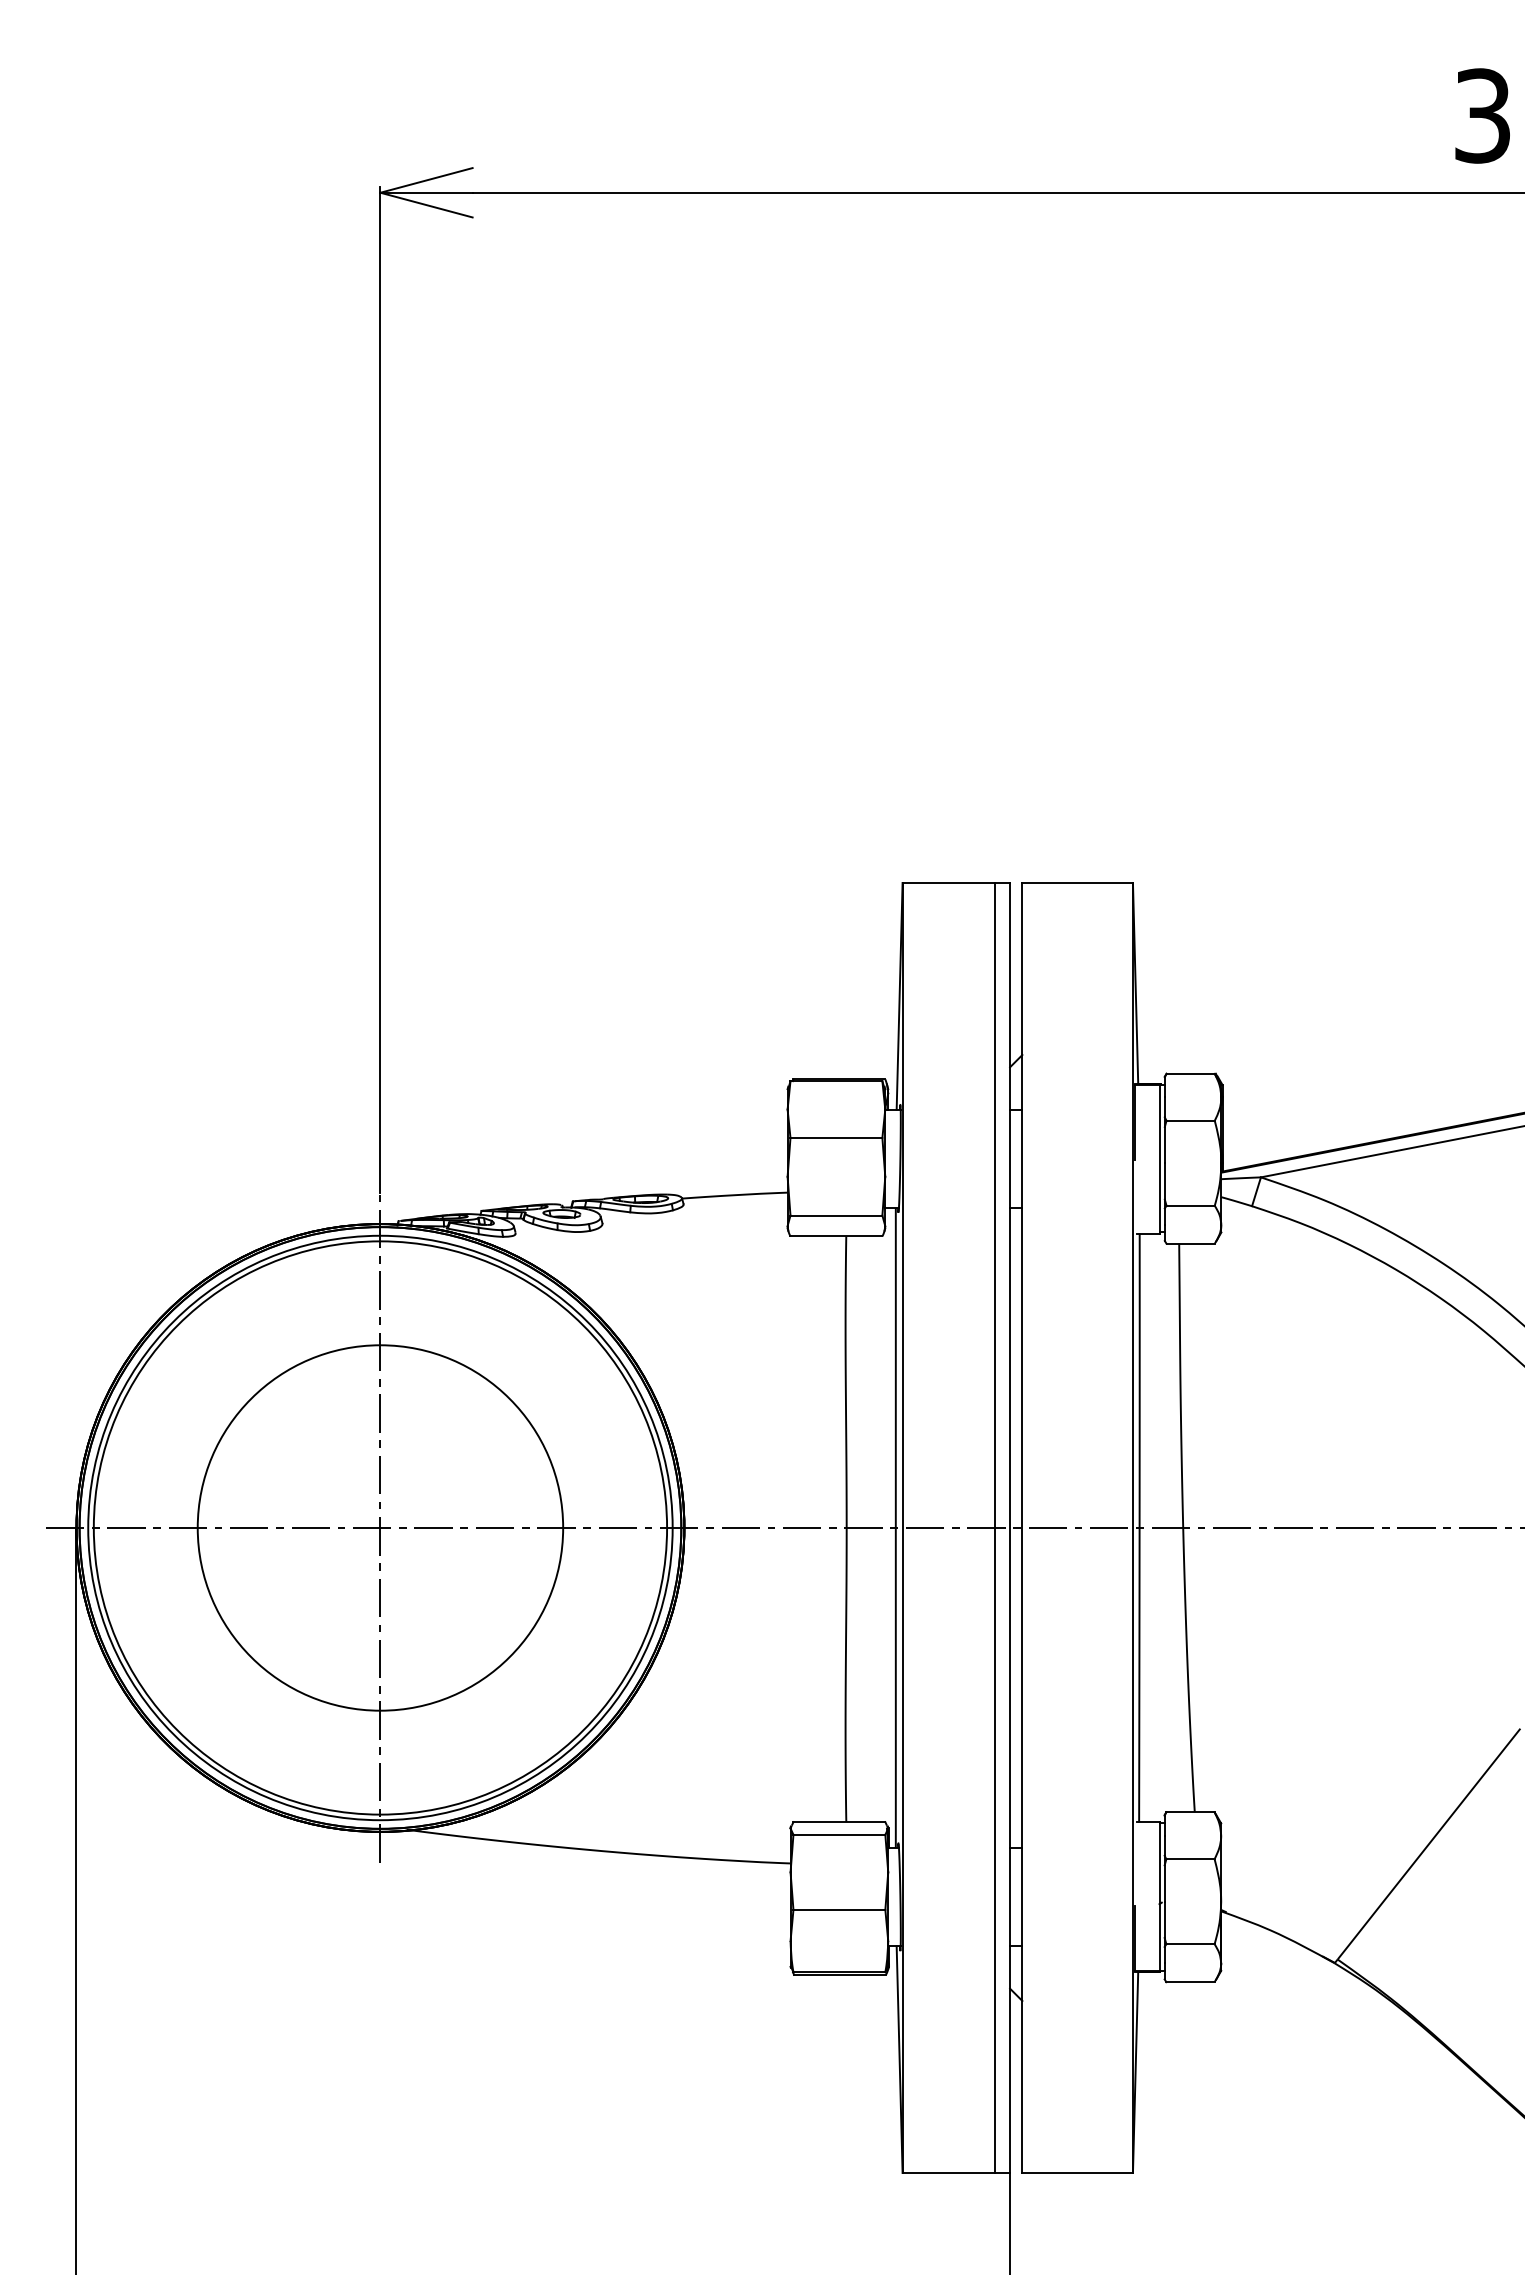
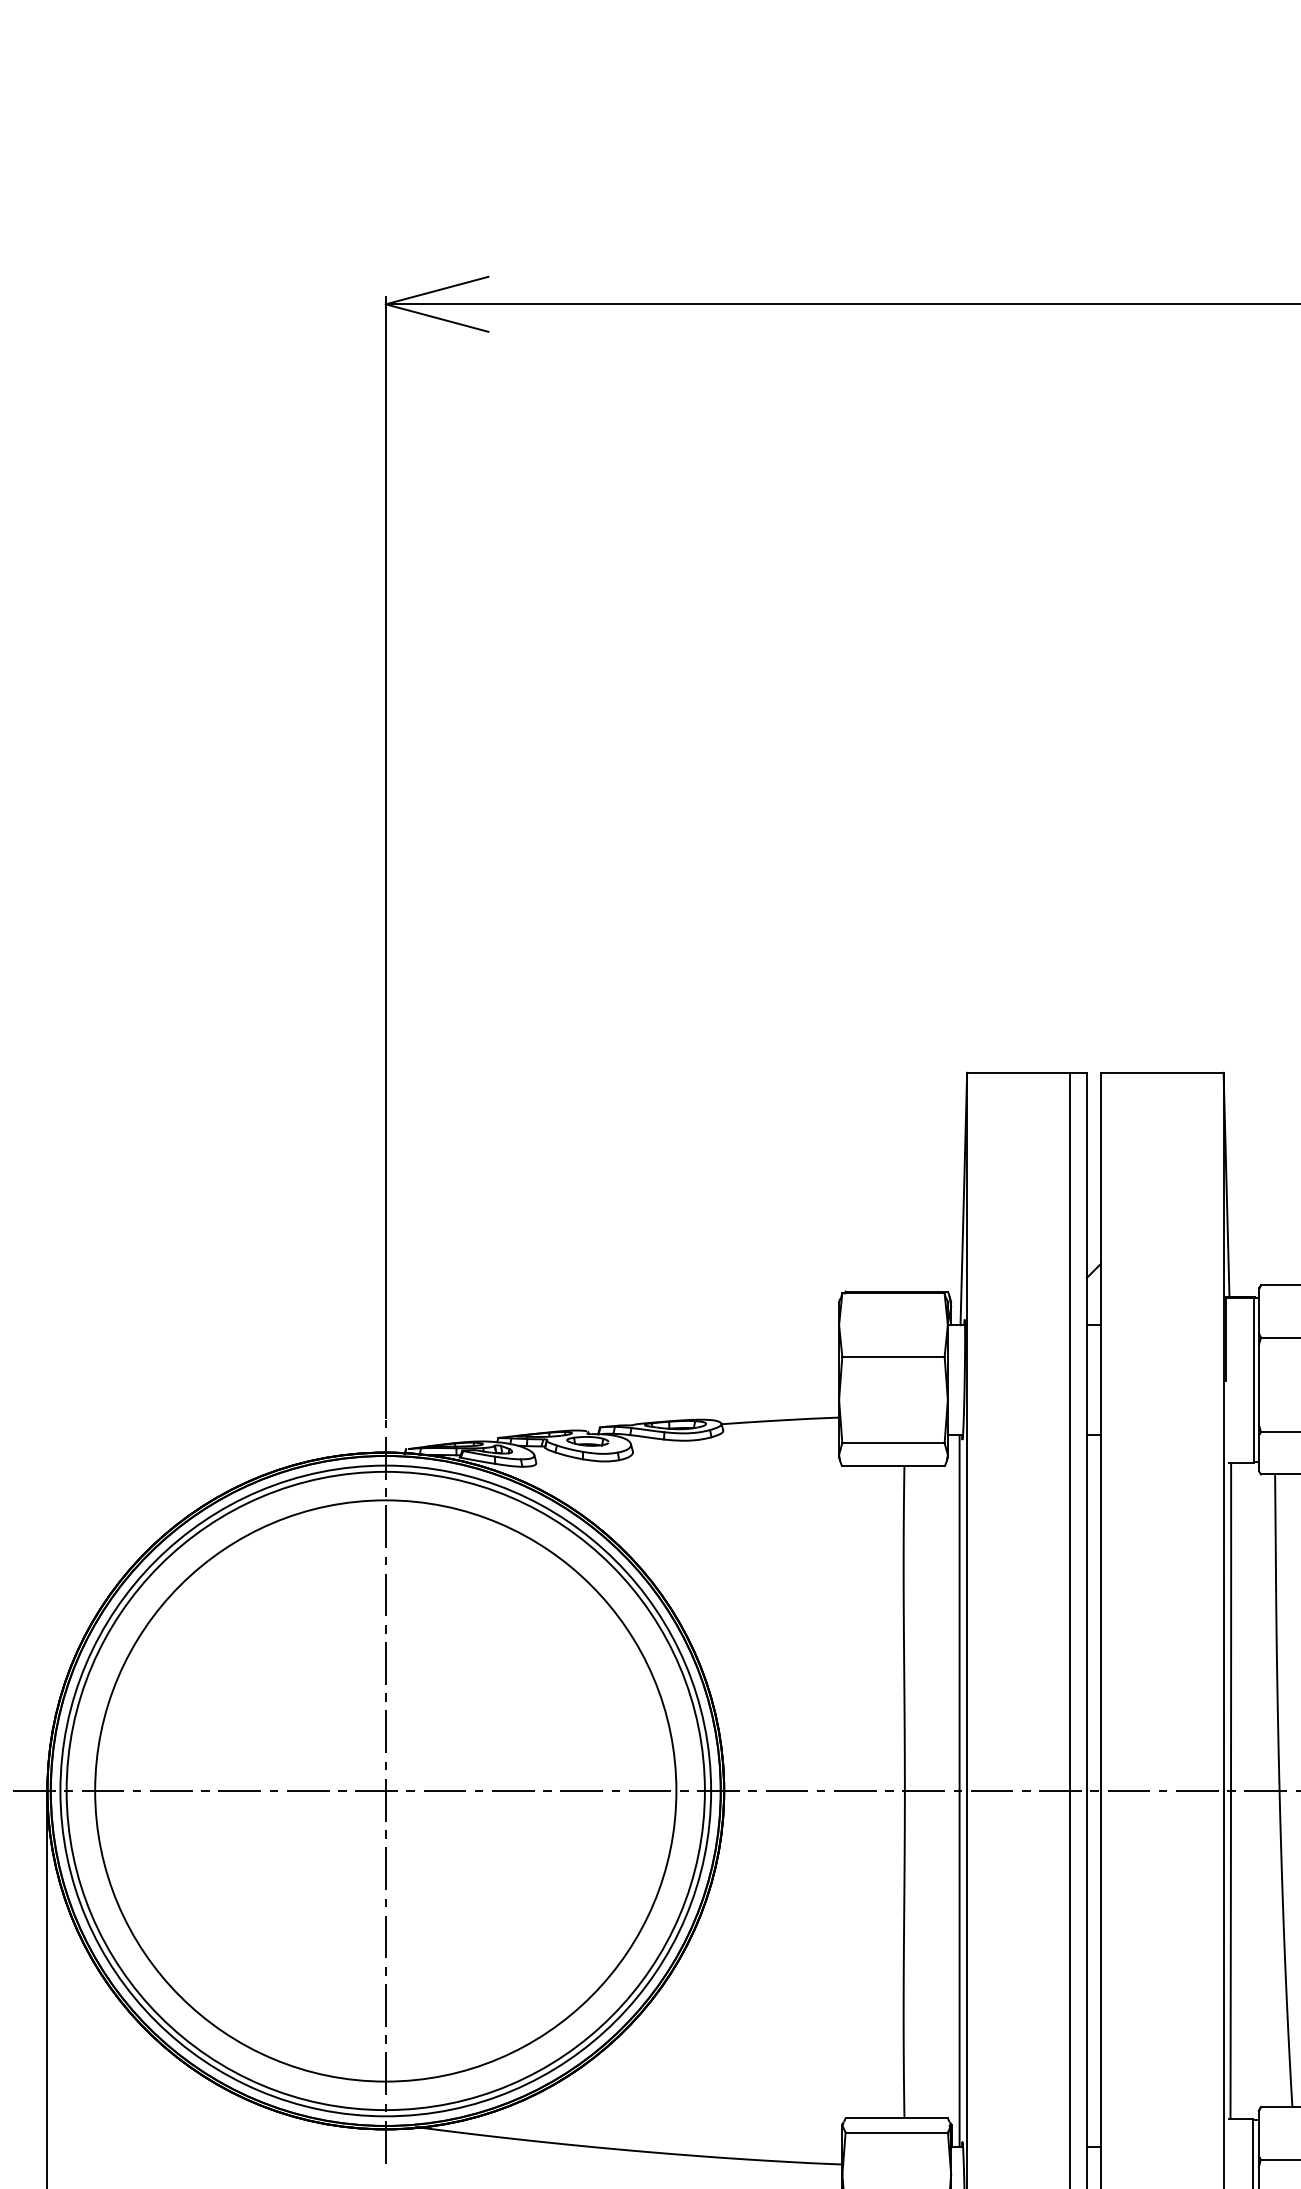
circle: (380, 1527) -> (385, 1790), size x1.43

